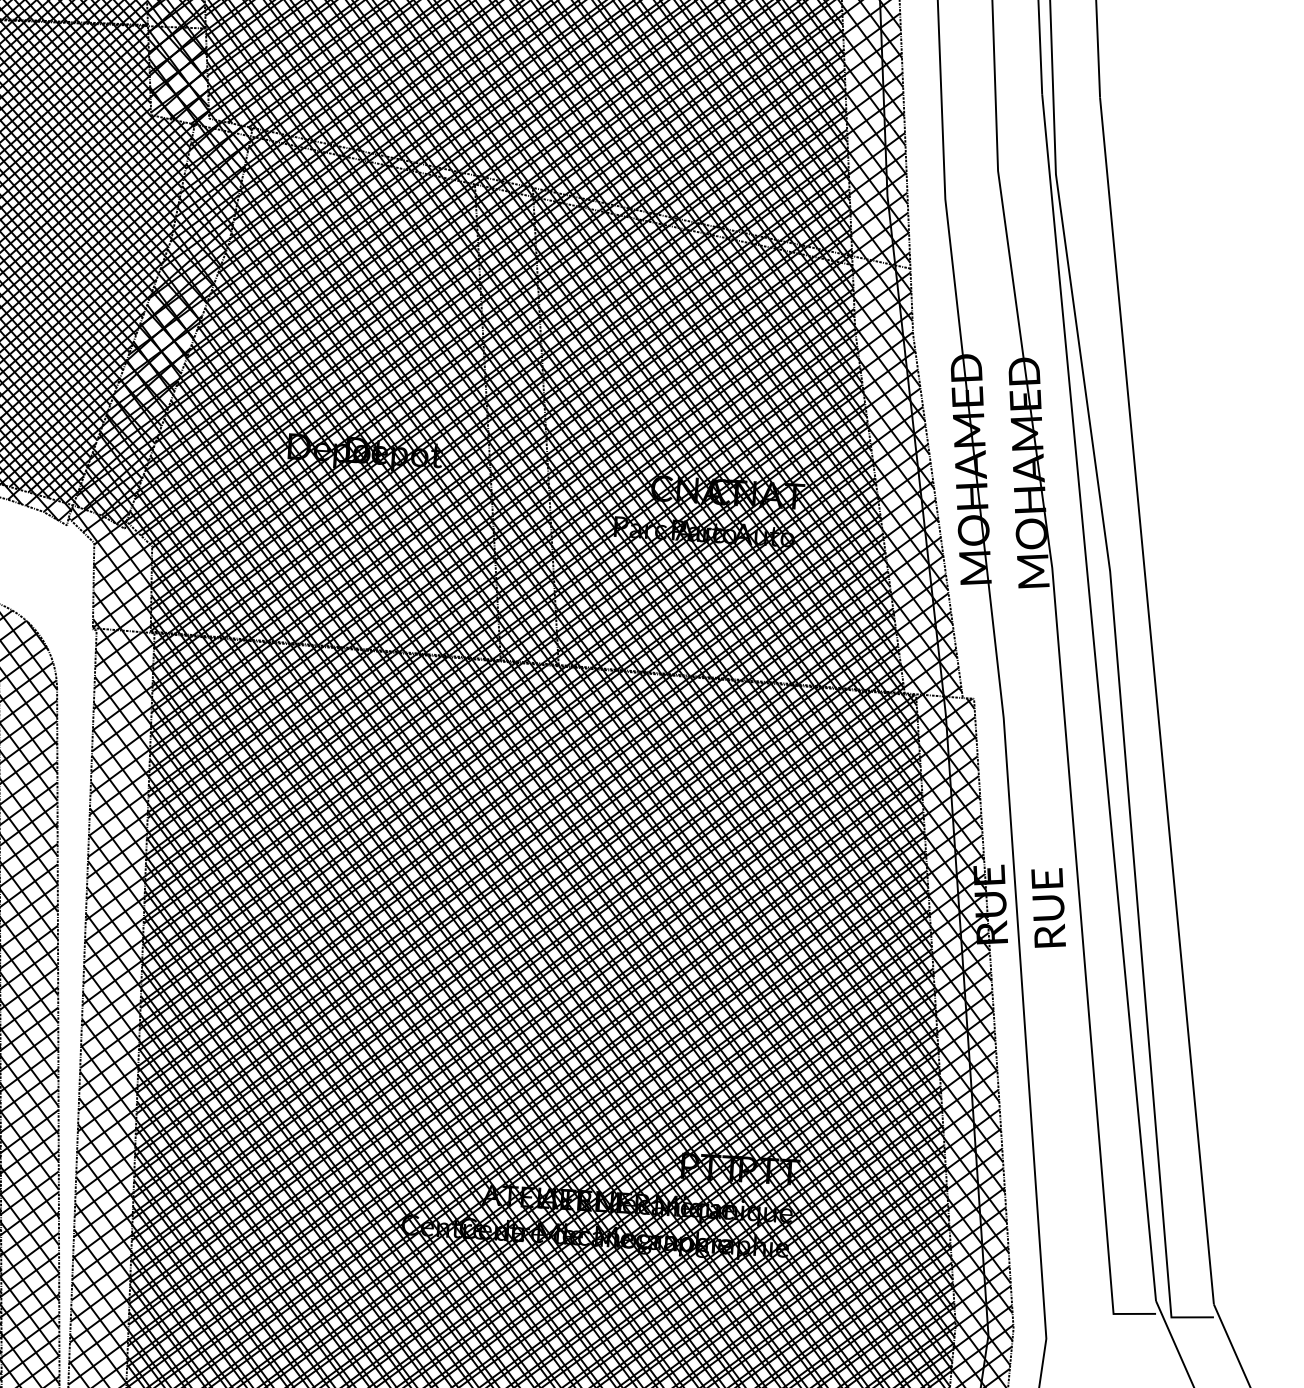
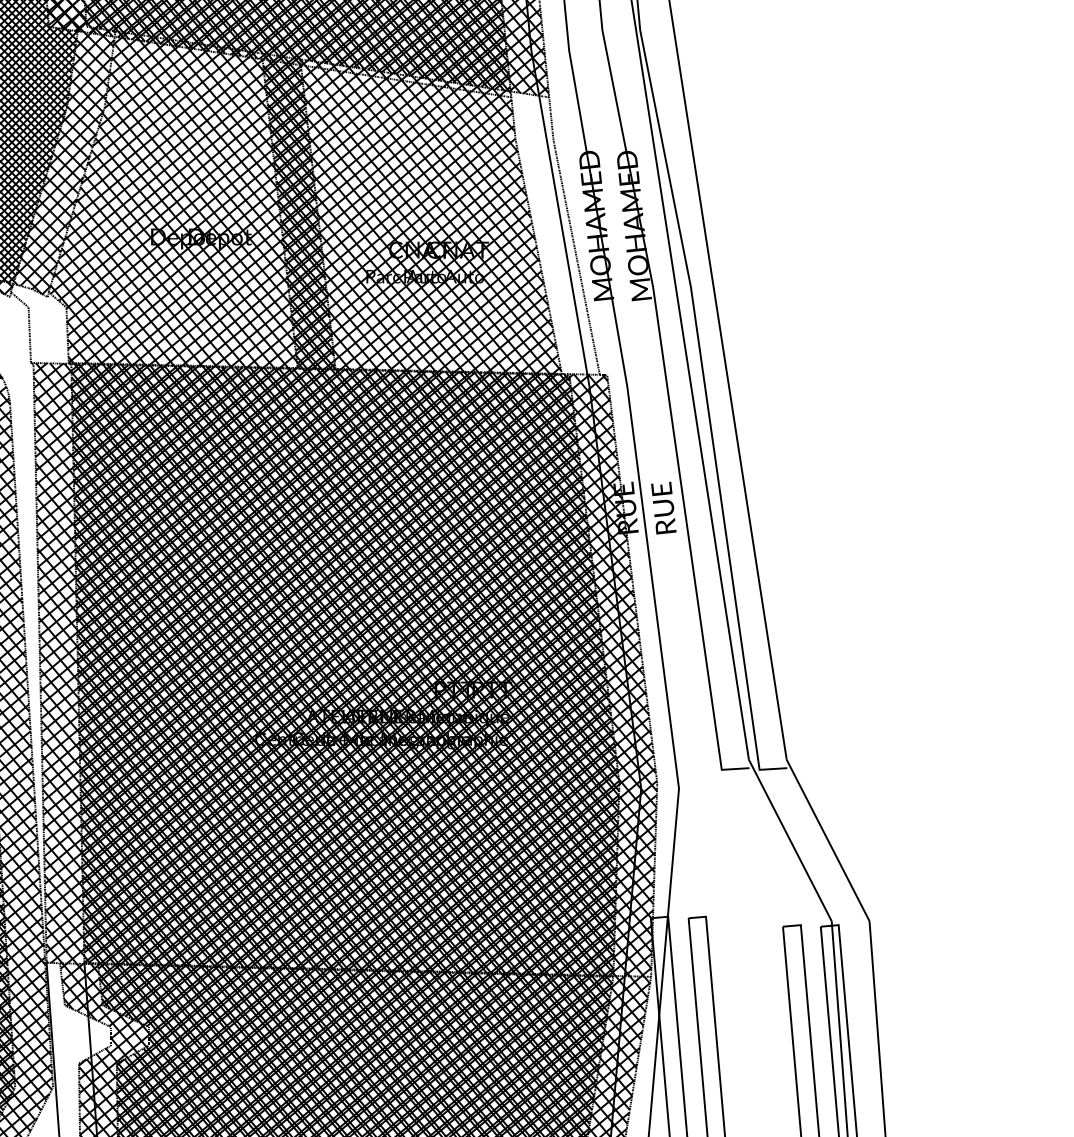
hatch: (296, 389) -> (154, 199), removed
hatch: (748, 443) -> (450, 217), removed

